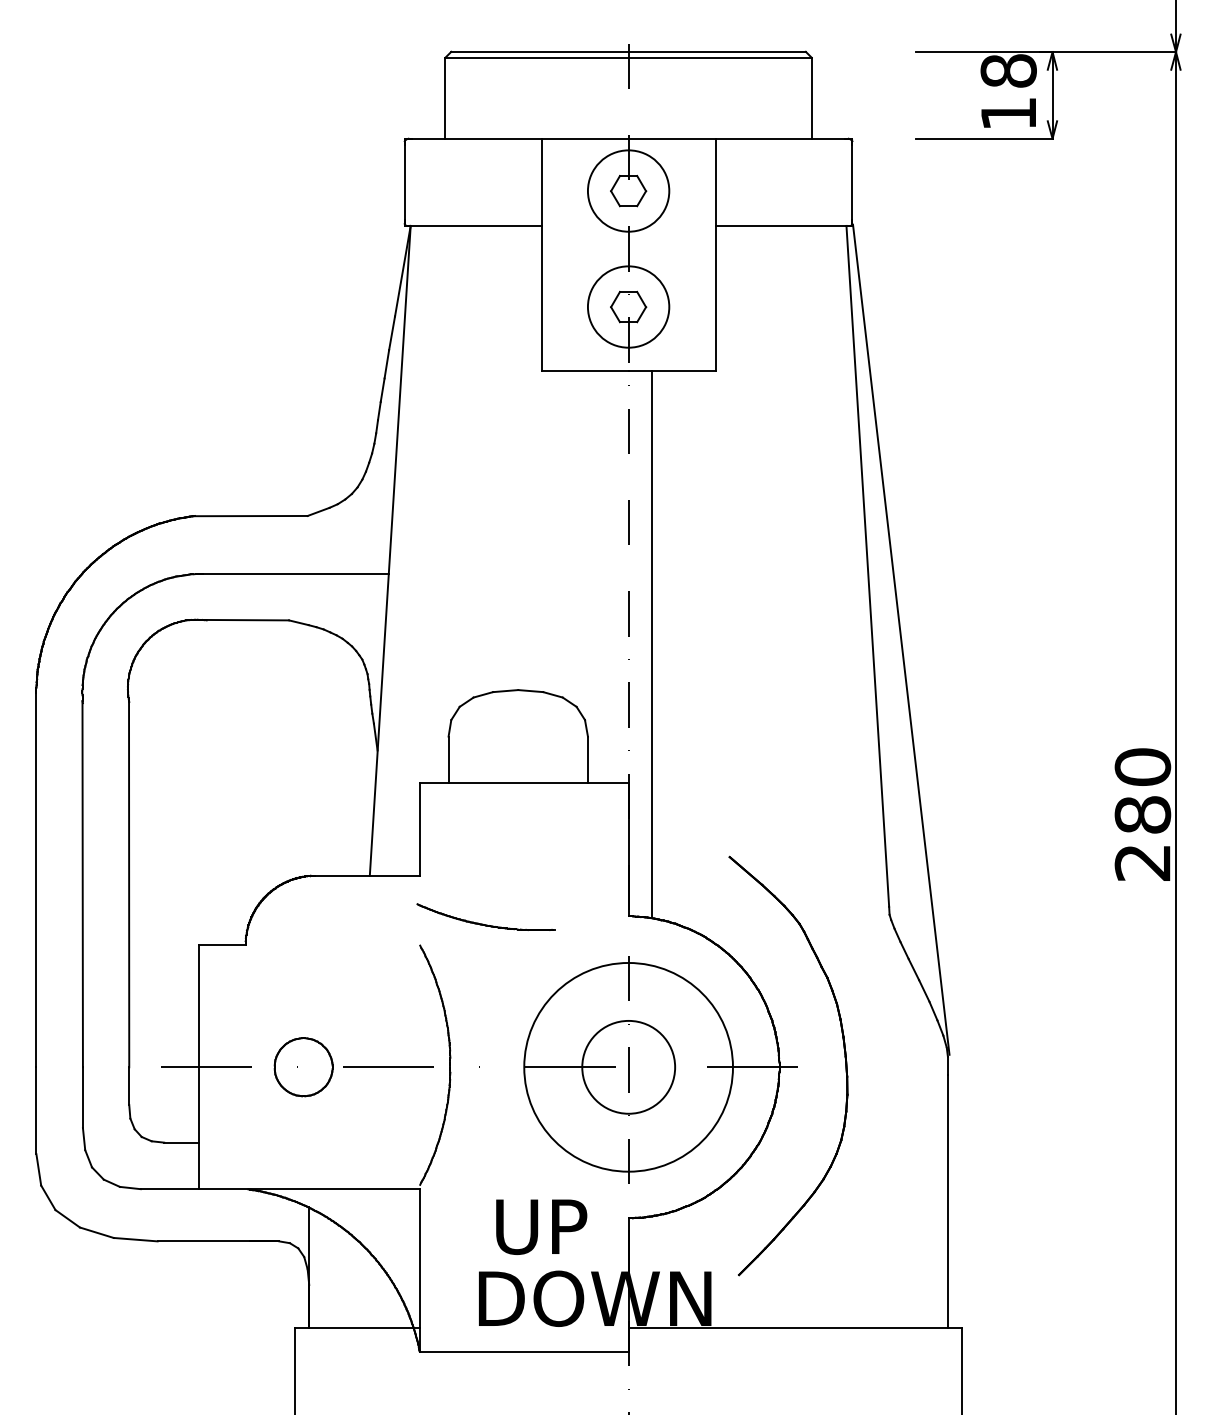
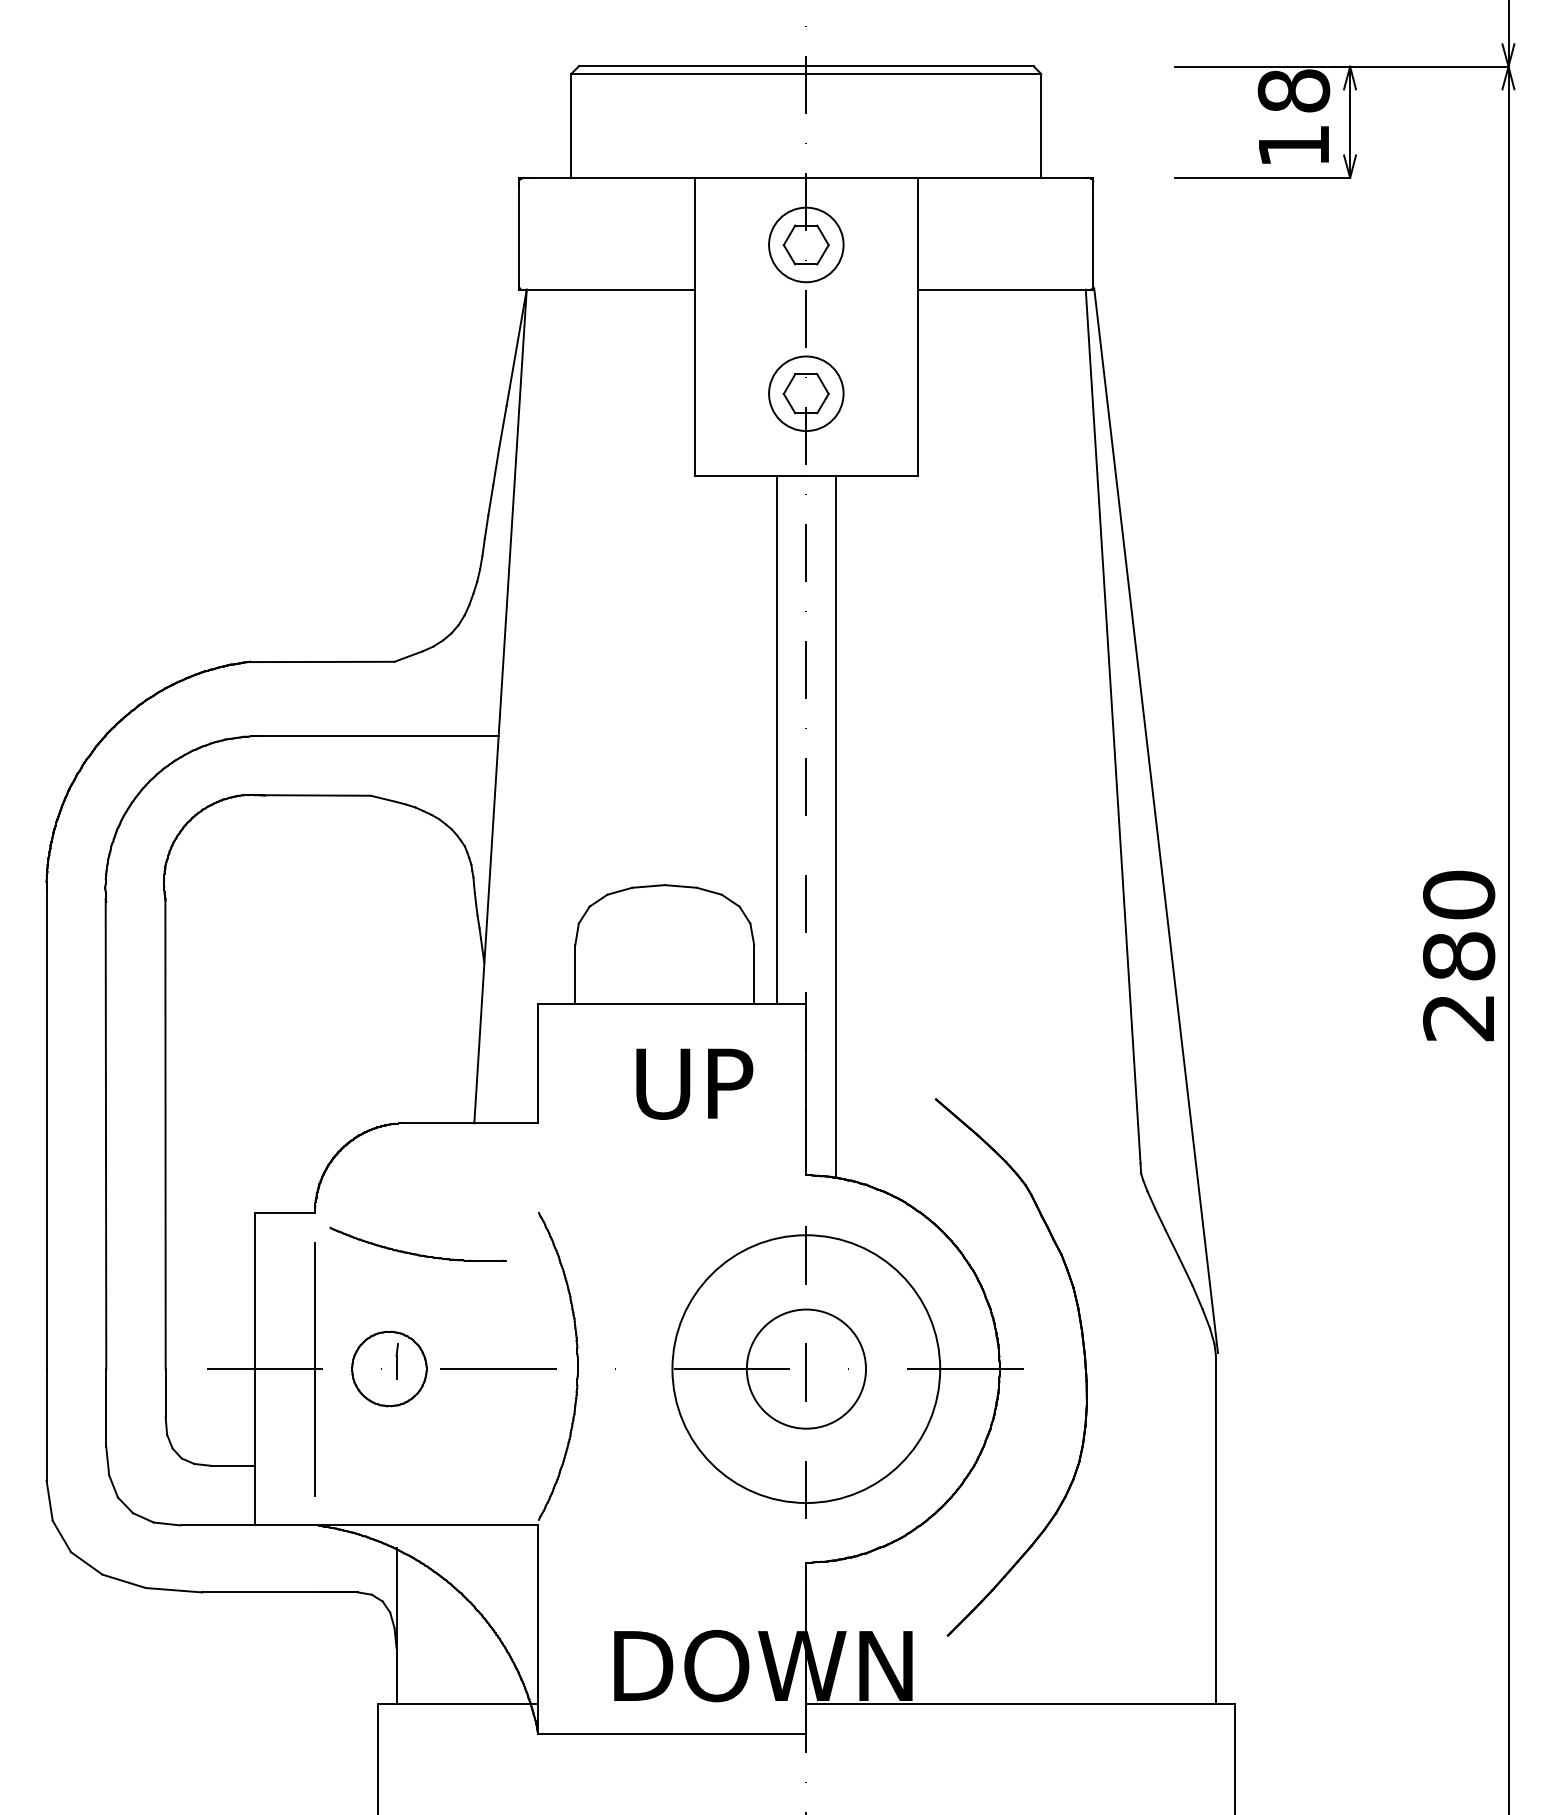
circle: (628, 190) -> (806, 244), size x0.71
circle: (628, 306) -> (806, 393), size x0.71
line: (605, 576) -> (776, 739), added
text: (1143, 814) -> (1459, 955), moved
part: (485, 924) -> (417, 1253), moved
part: (309, 1061) -> (396, 1361), added
line: (246, 1067) -> (315, 1369), added
text: (541, 1226) -> (694, 1083), moved

